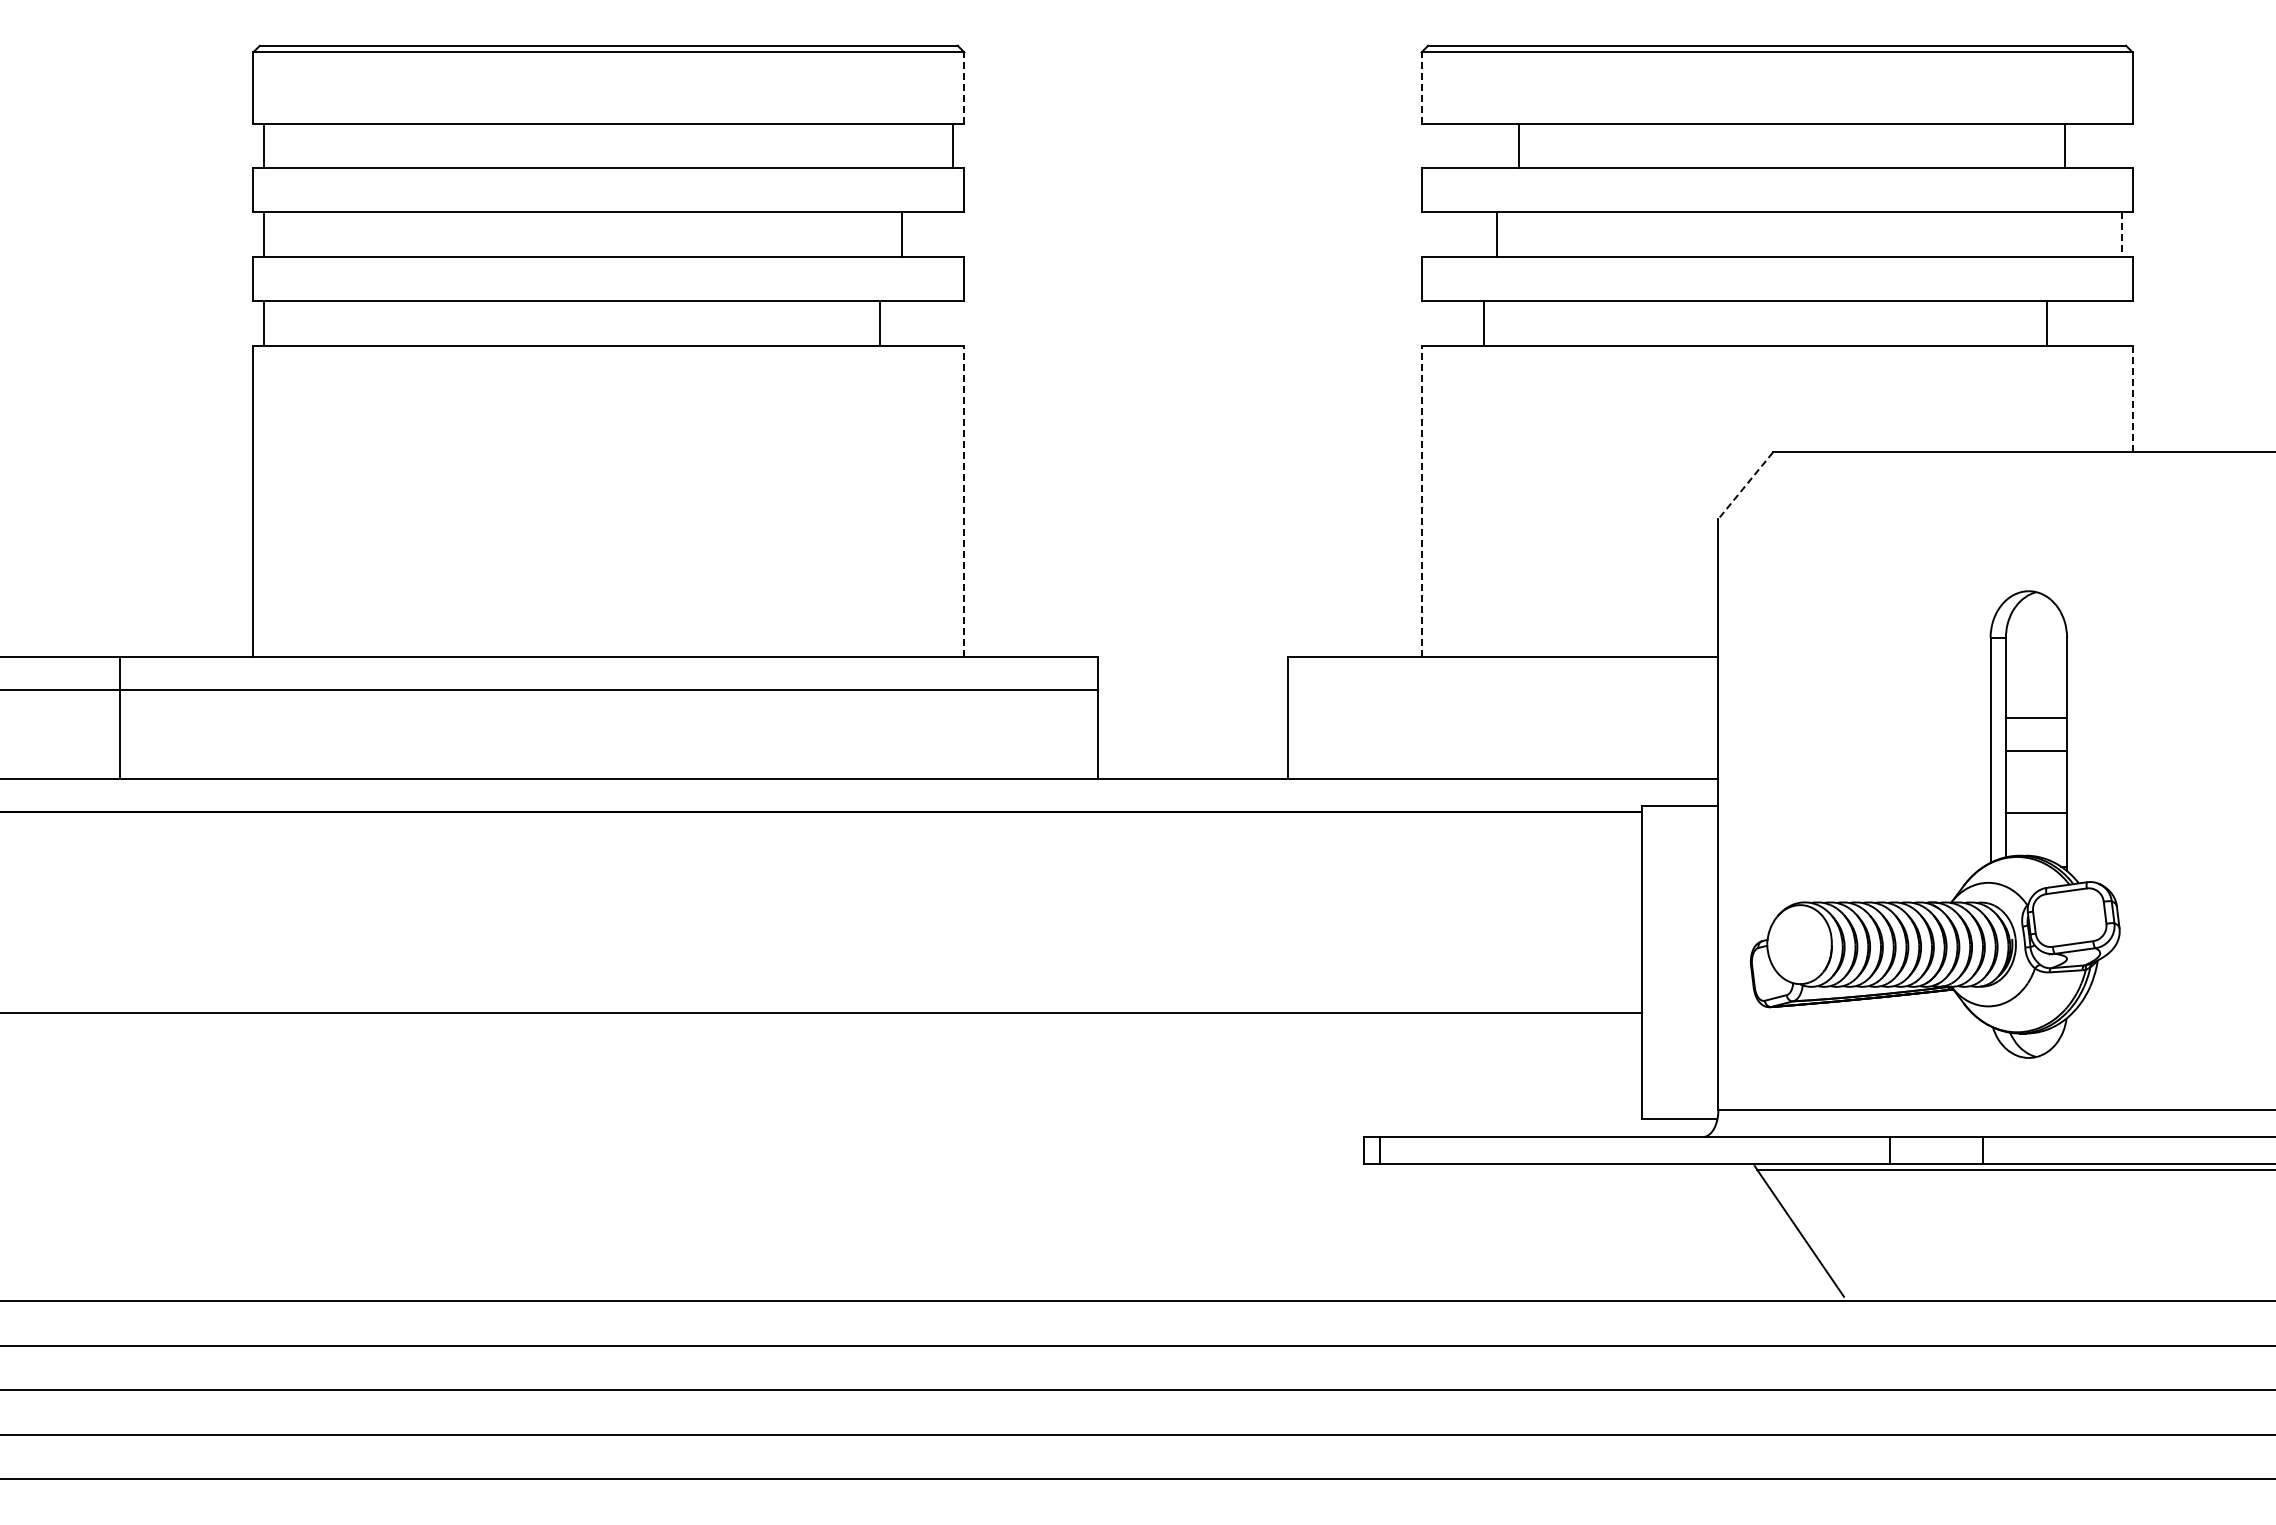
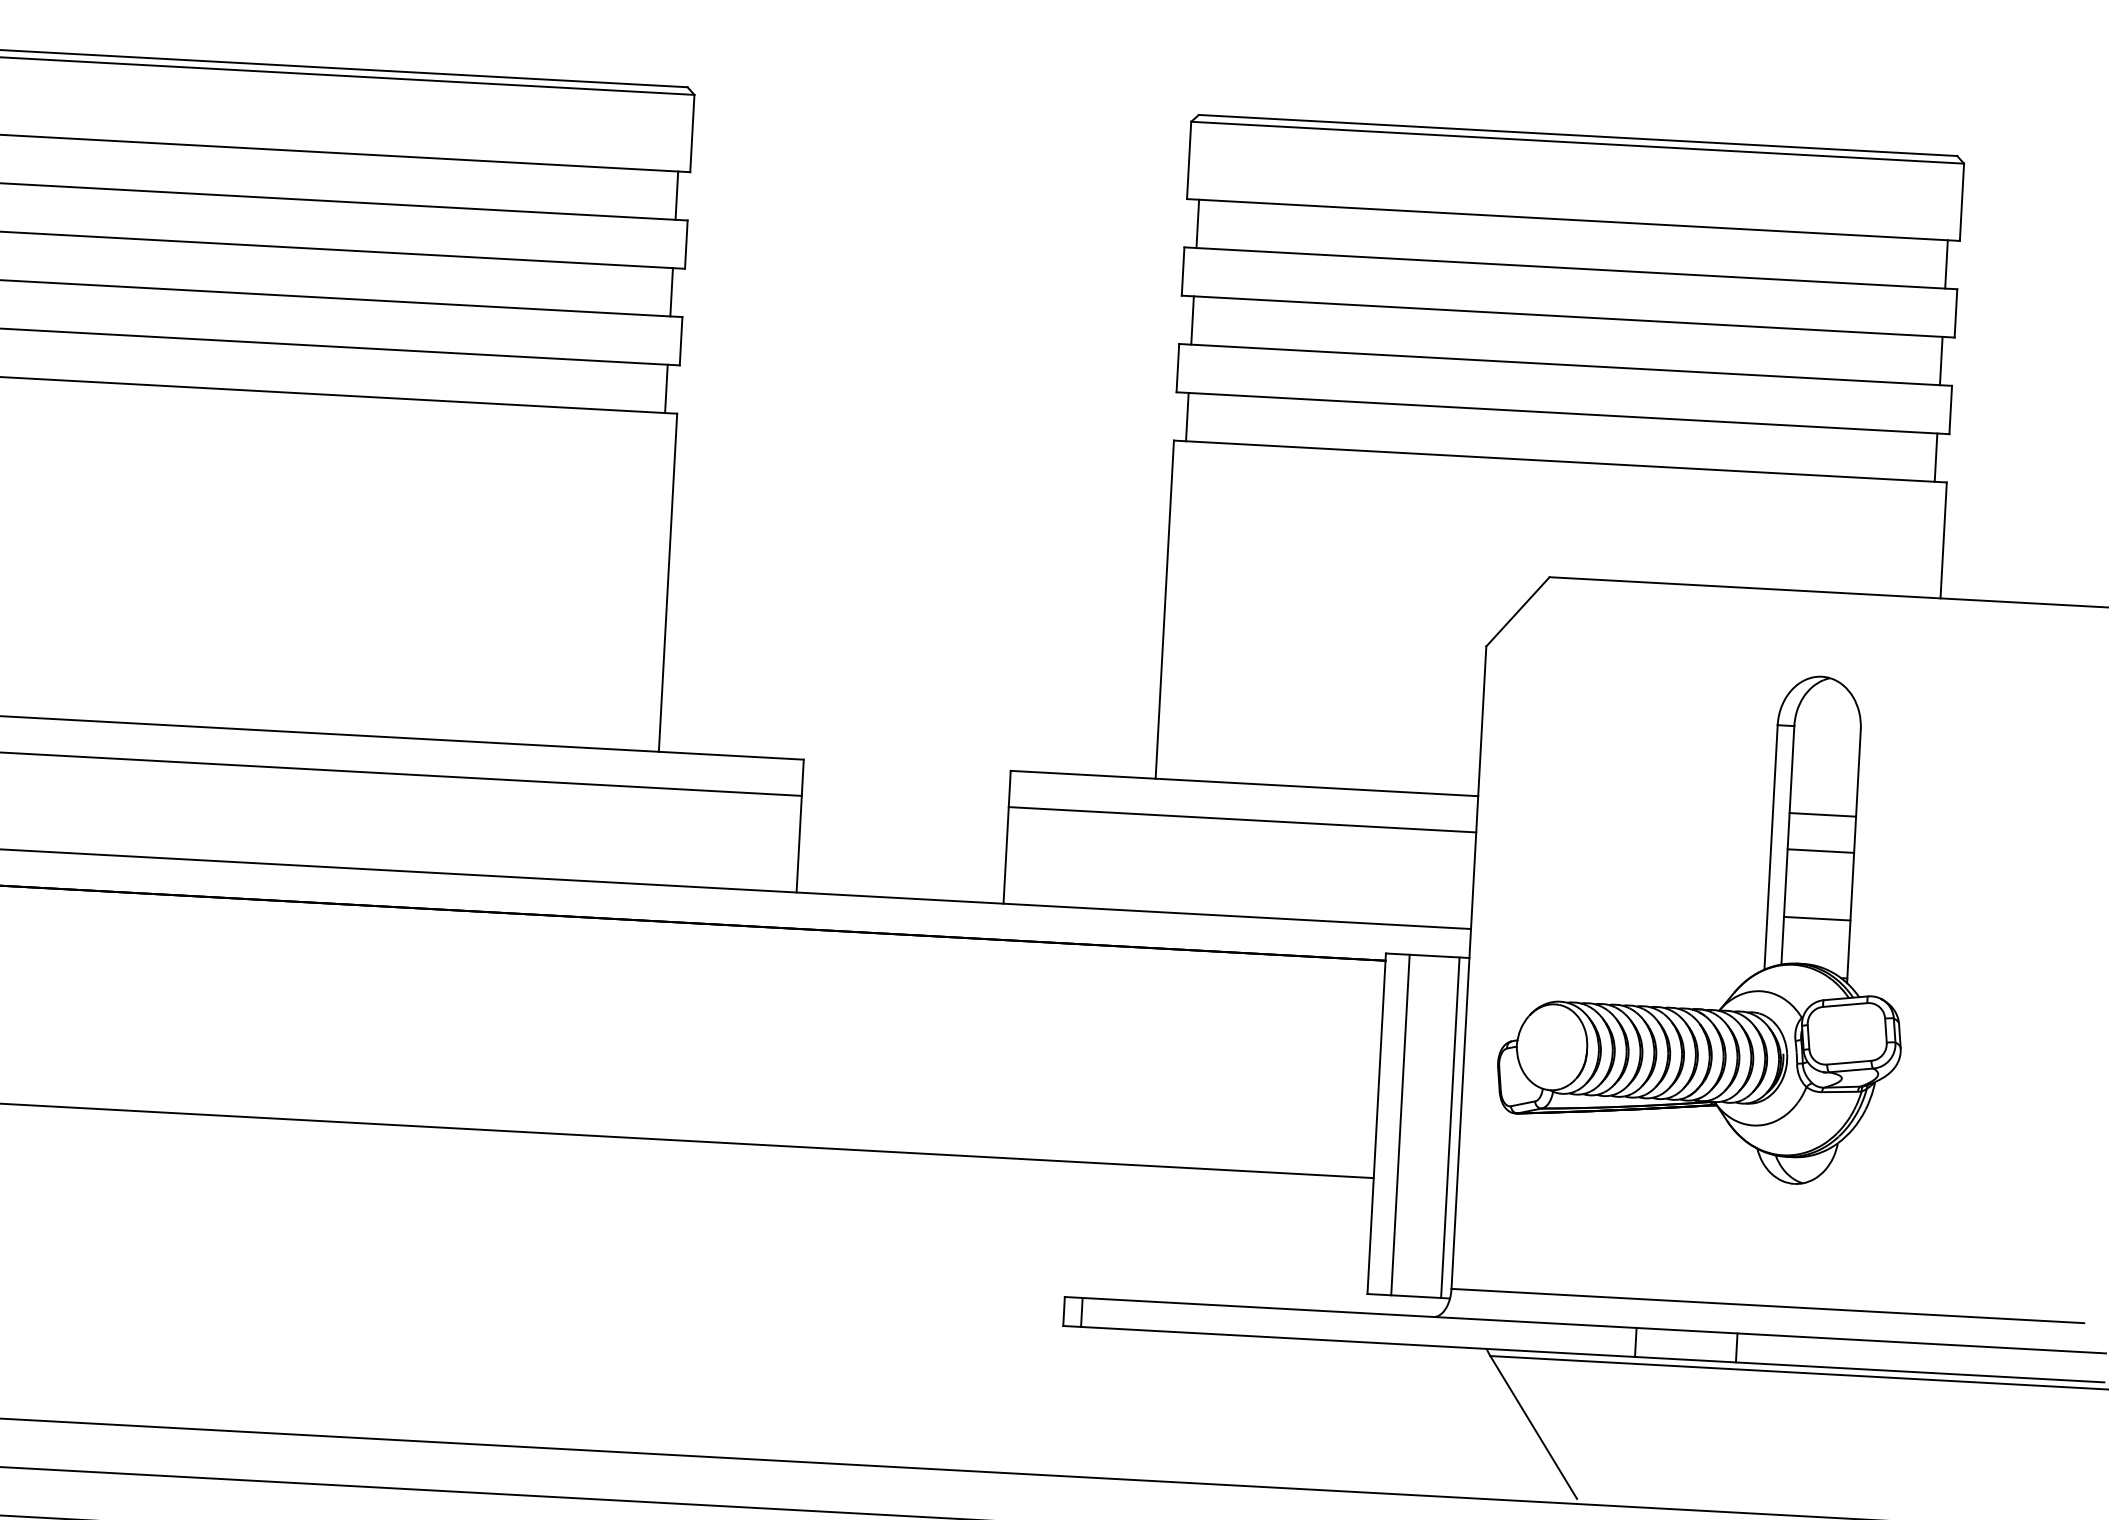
line: (964, 87) -> (692, 133), dashed -> solid
line: (1421, 87) -> (1189, 159), dashed -> solid
line: (1518, 145) -> (1197, 223), moved
line: (2064, 145) -> (1946, 264), moved
line: (902, 234) -> (671, 292), moved
line: (1496, 234) -> (1192, 320), moved
line: (2121, 235) -> (1941, 361), dashed -> solid
line: (880, 323) -> (666, 388), moved
line: (1483, 323) -> (1187, 417), moved
line: (2046, 323) -> (1935, 457), moved
line: (2132, 398) -> (1943, 539), dashed -> solid
line: (1745, 486) -> (1517, 612), dashed -> solid
line: (964, 501) -> (668, 582), dashed -> solid
line: (1421, 501) -> (1164, 609), dashed -> solid
line: (1503, 690) -> (1242, 820), added
part: (1990, 824) -> (1766, 927), moved
line: (1663, 962) -> (1400, 1125), added
line: (1709, 962) -> (1450, 1127), added

